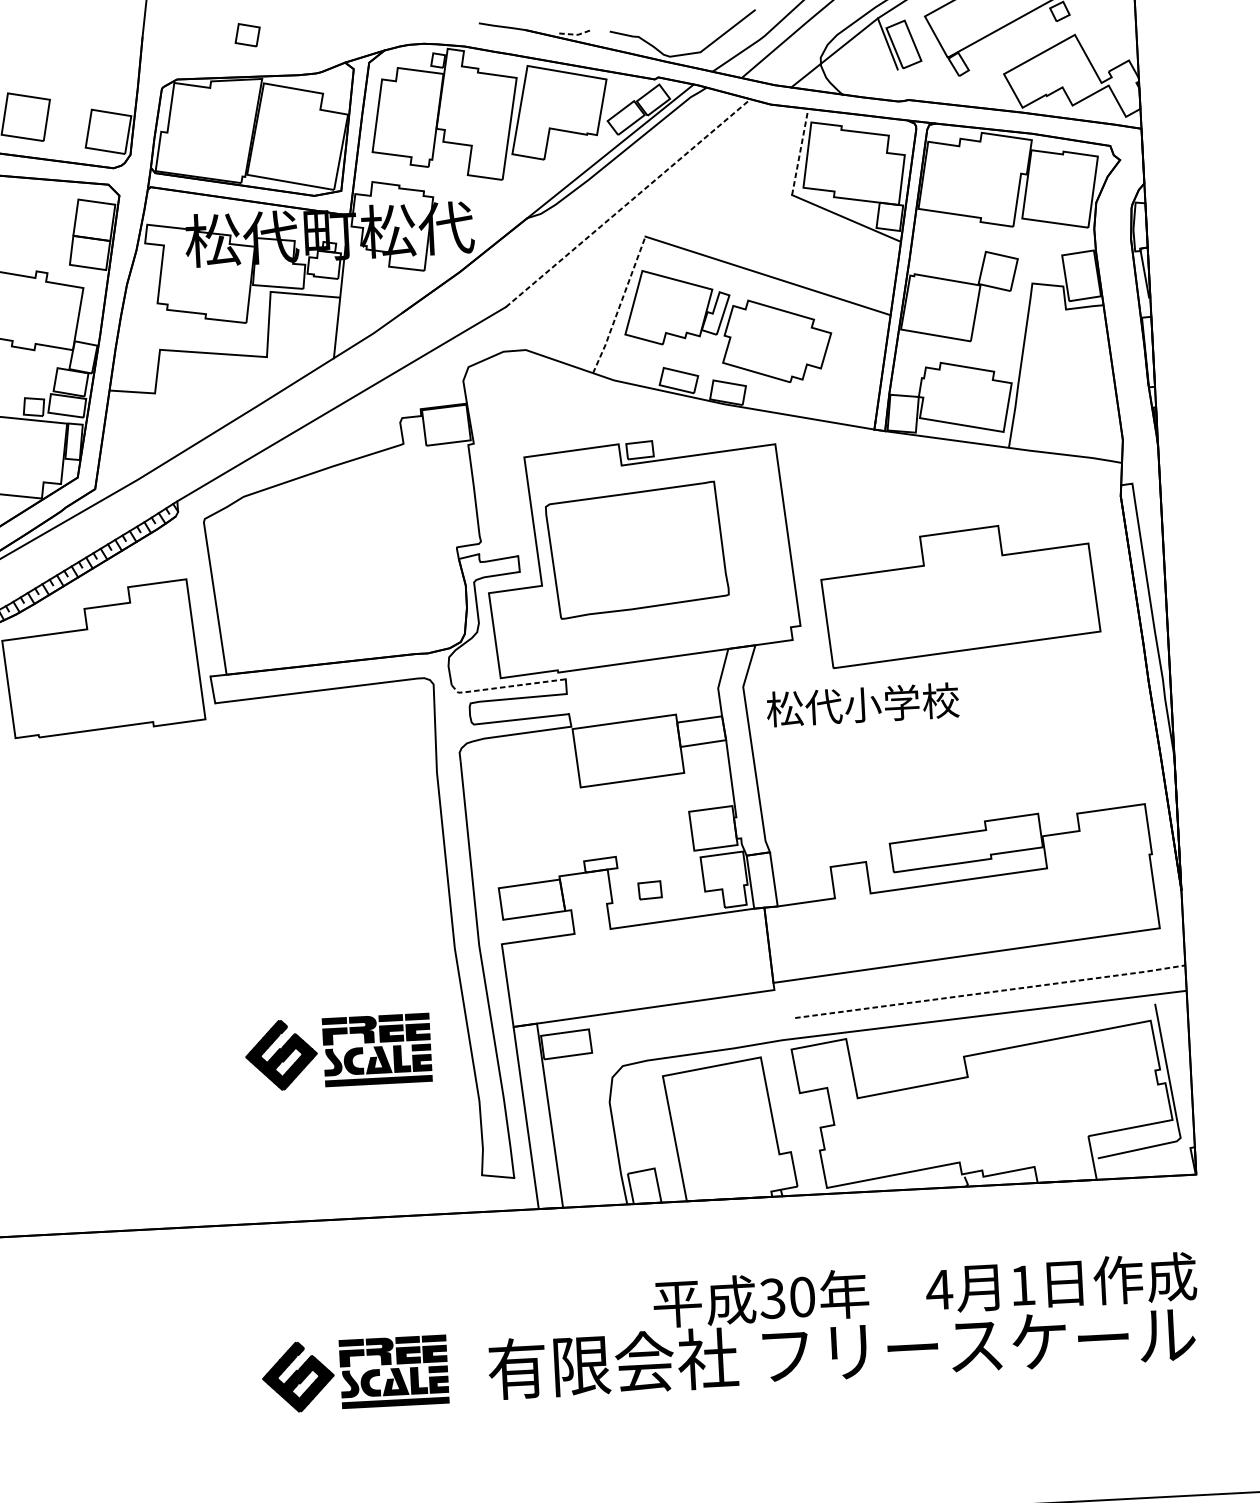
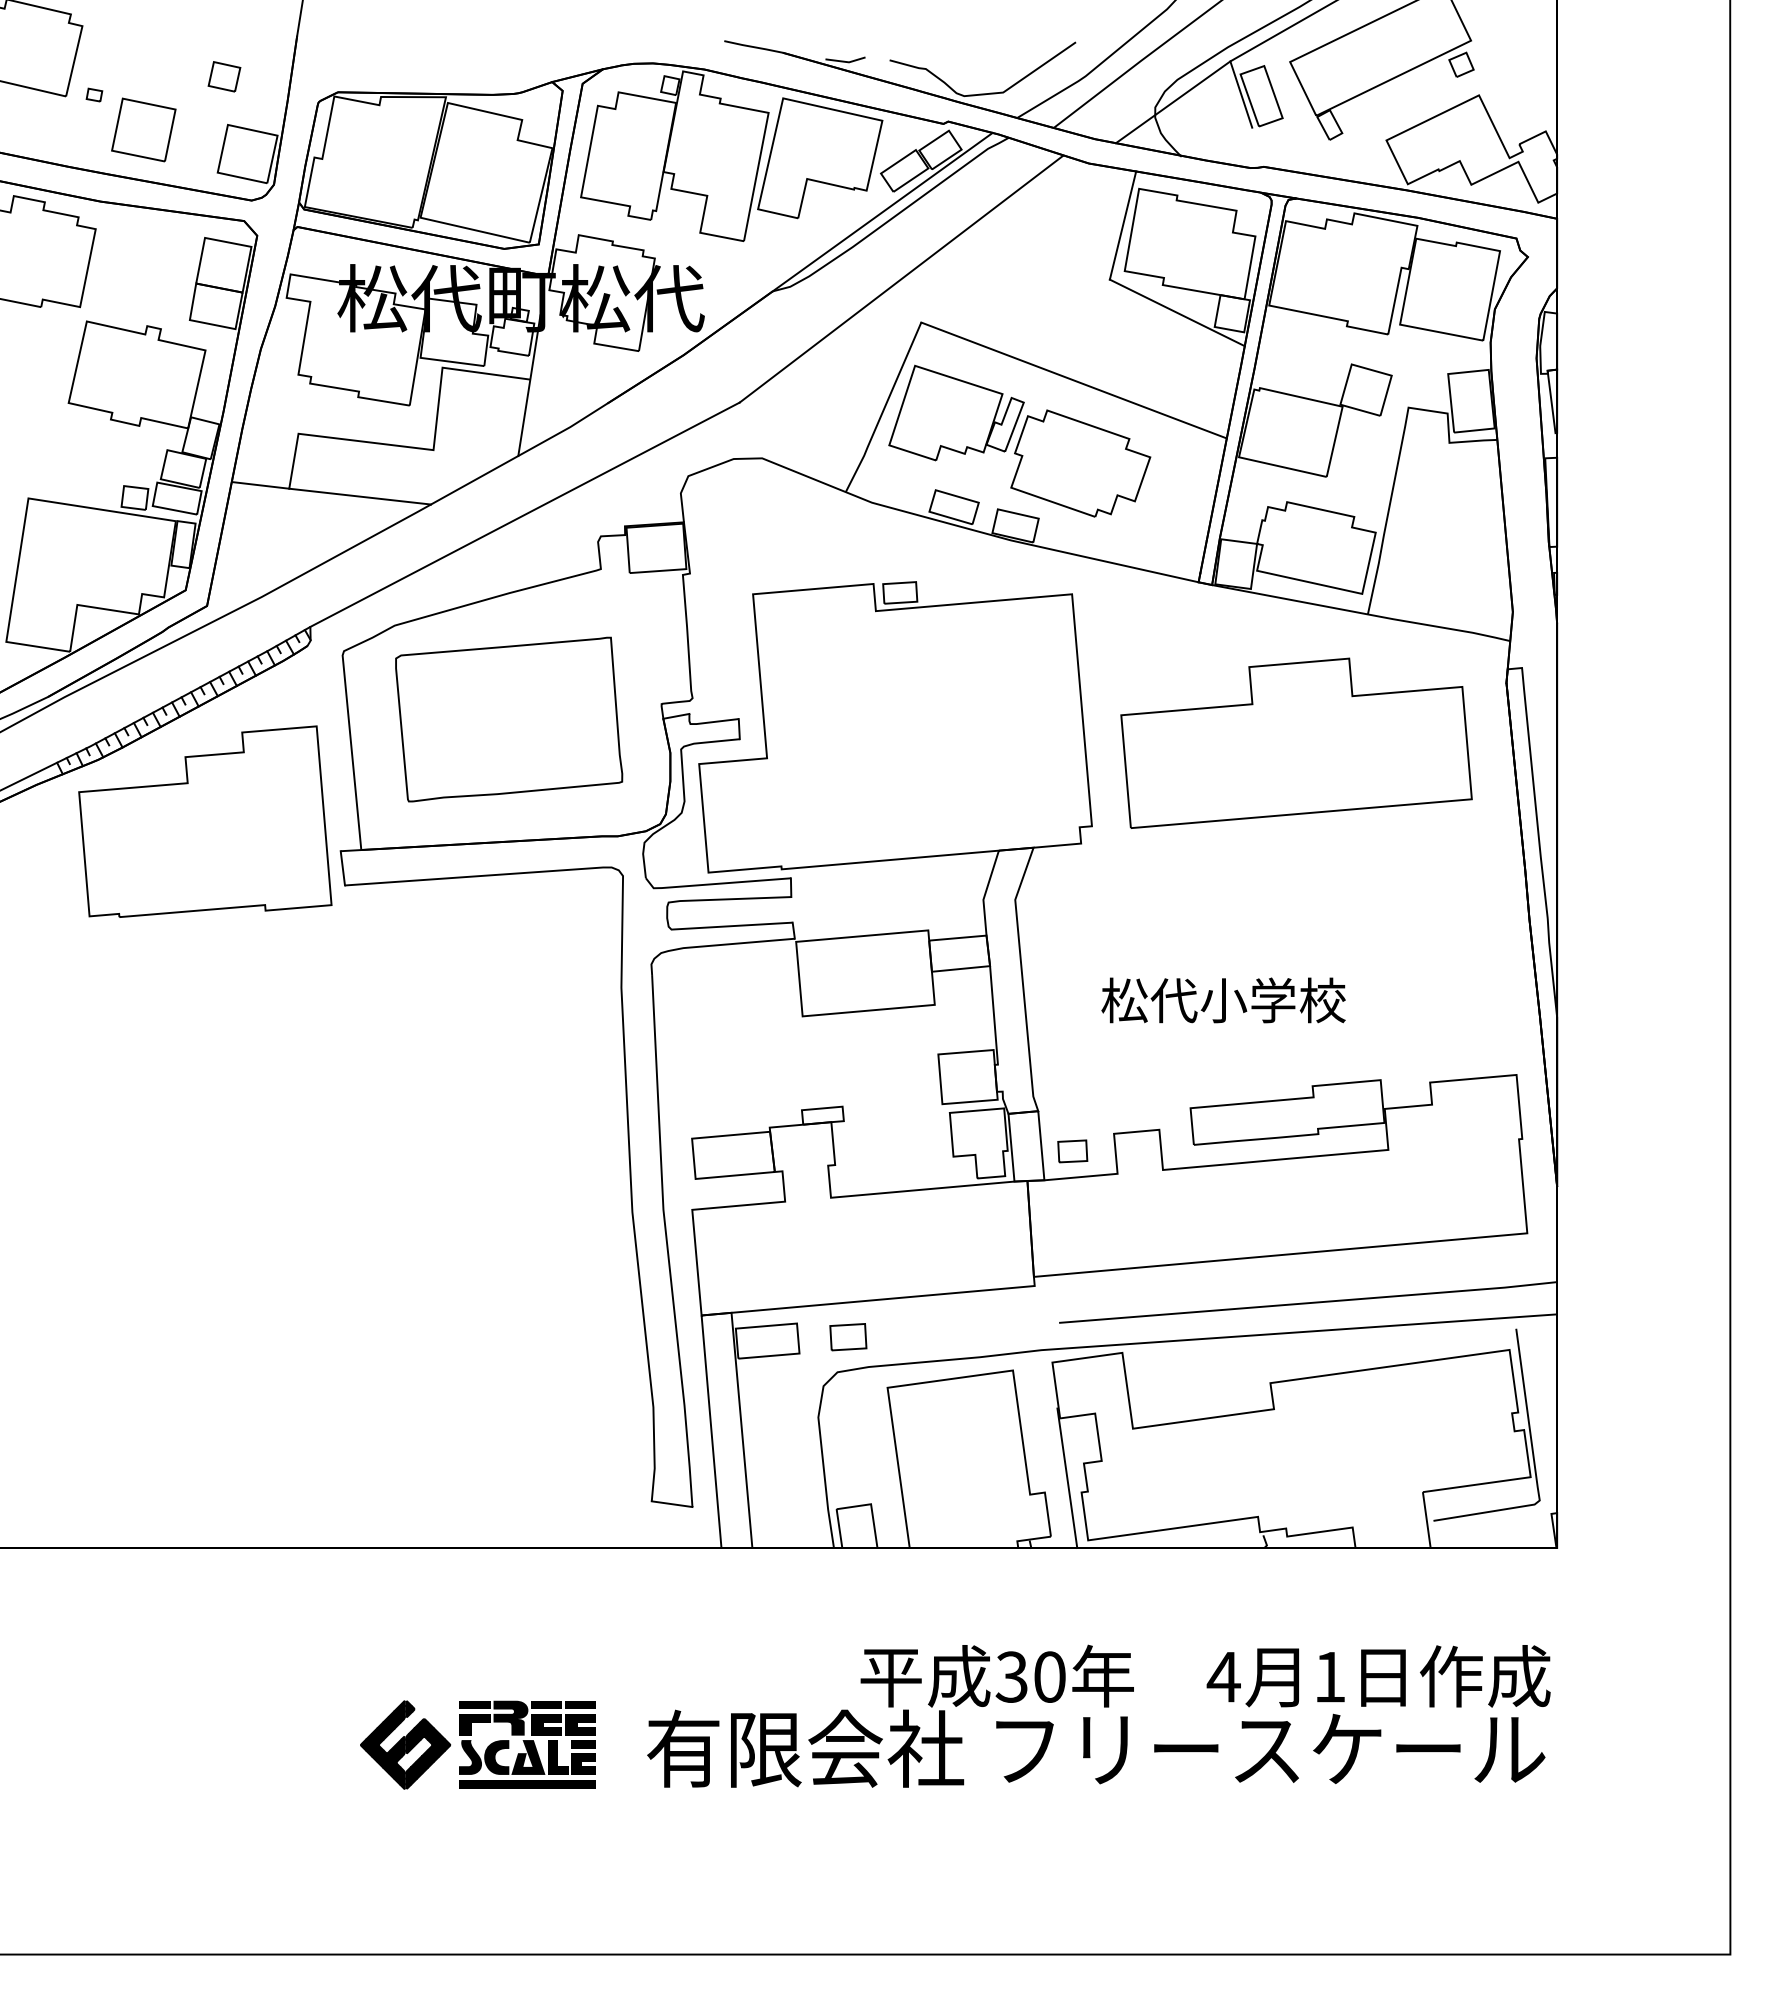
part: (247, 34) -> (224, 76), moved
line: (576, 35) -> (847, 62), dashed -> solid
line: (800, 151) -> (1123, 225), dashed -> solid
line: (628, 203) -> (901, 279), dashed -> solid
line: (620, 305) -> (884, 408), dashed -> solid
line: (211, 396) -> (360, 496), added
part: (637, 550) -> (509, 719), moved
part: (960, 594) -> (1296, 742), moved
line: (505, 687) -> (714, 884), dashed -> solid
text: (862, 704) -> (1223, 1000), moved
part: (649, 890) -> (1072, 1151), moved
line: (990, 992) -> (1308, 1303), dashed -> solid
part: (630, 1038) -> (848, 1337), added
part: (338, 1051) -> (477, 1335), removed
line: (808, 1140) -> (1067, 1478), added

